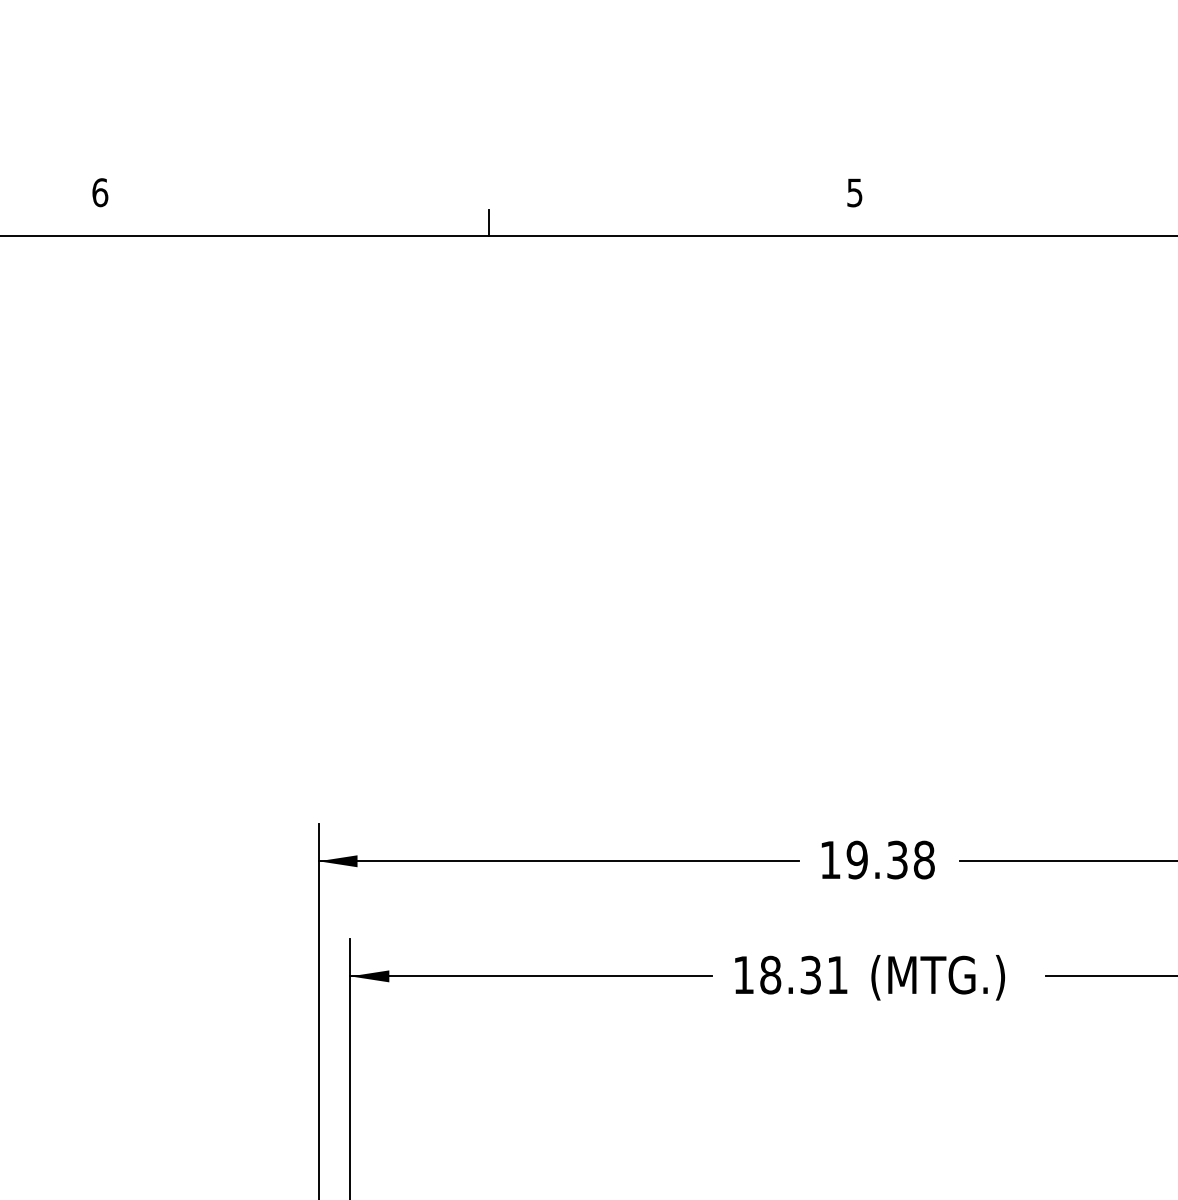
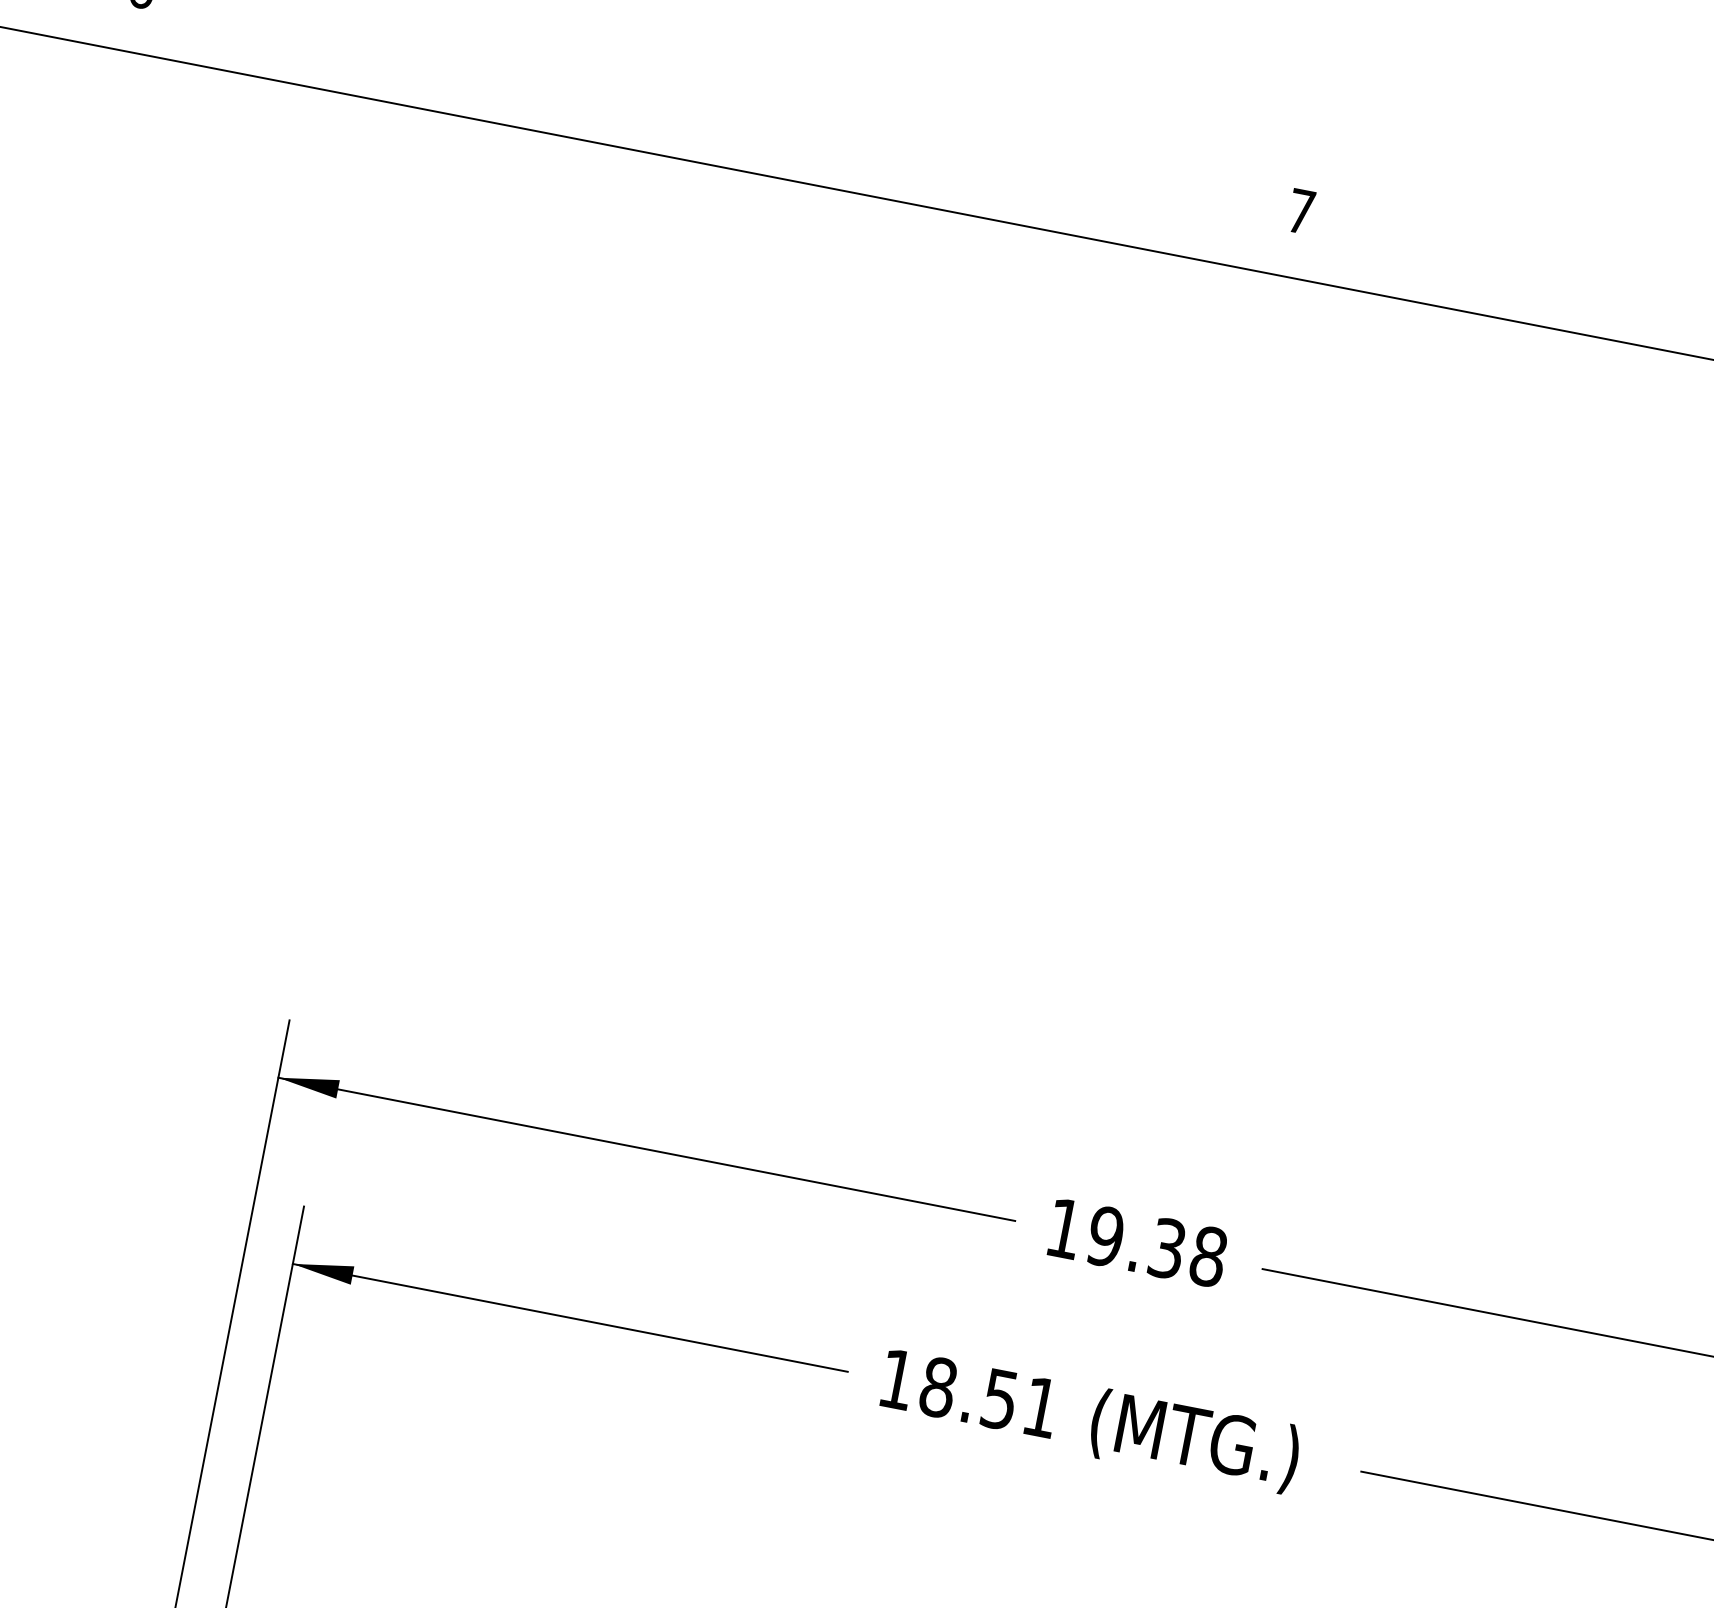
text: (854, 192) -> (1300, 210), 5 -> 7
line: (488, 222) -> (729, 147), removed
text: (810, 974) -> (999, 1398), 18.31 -> 18.51

